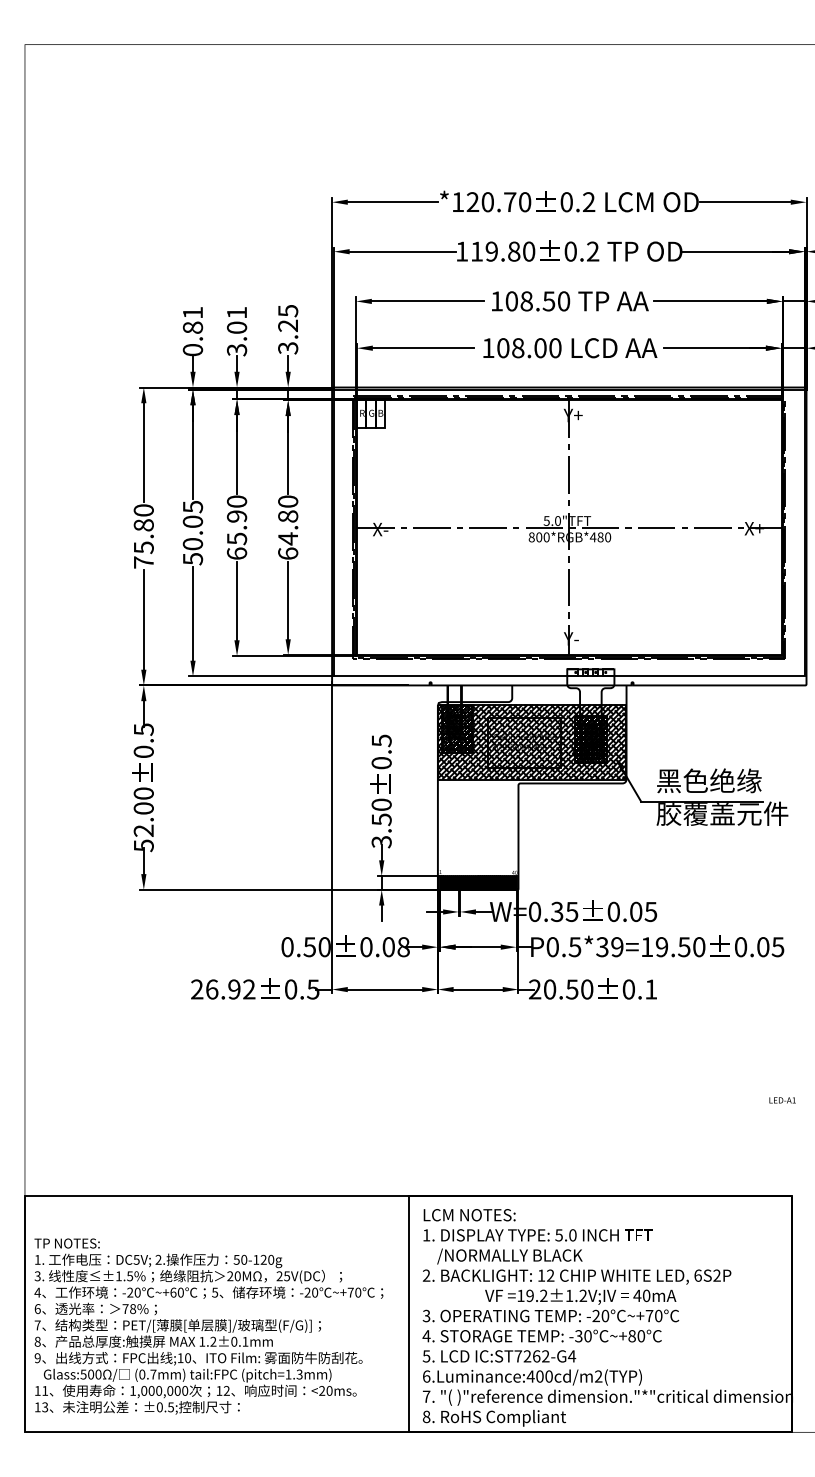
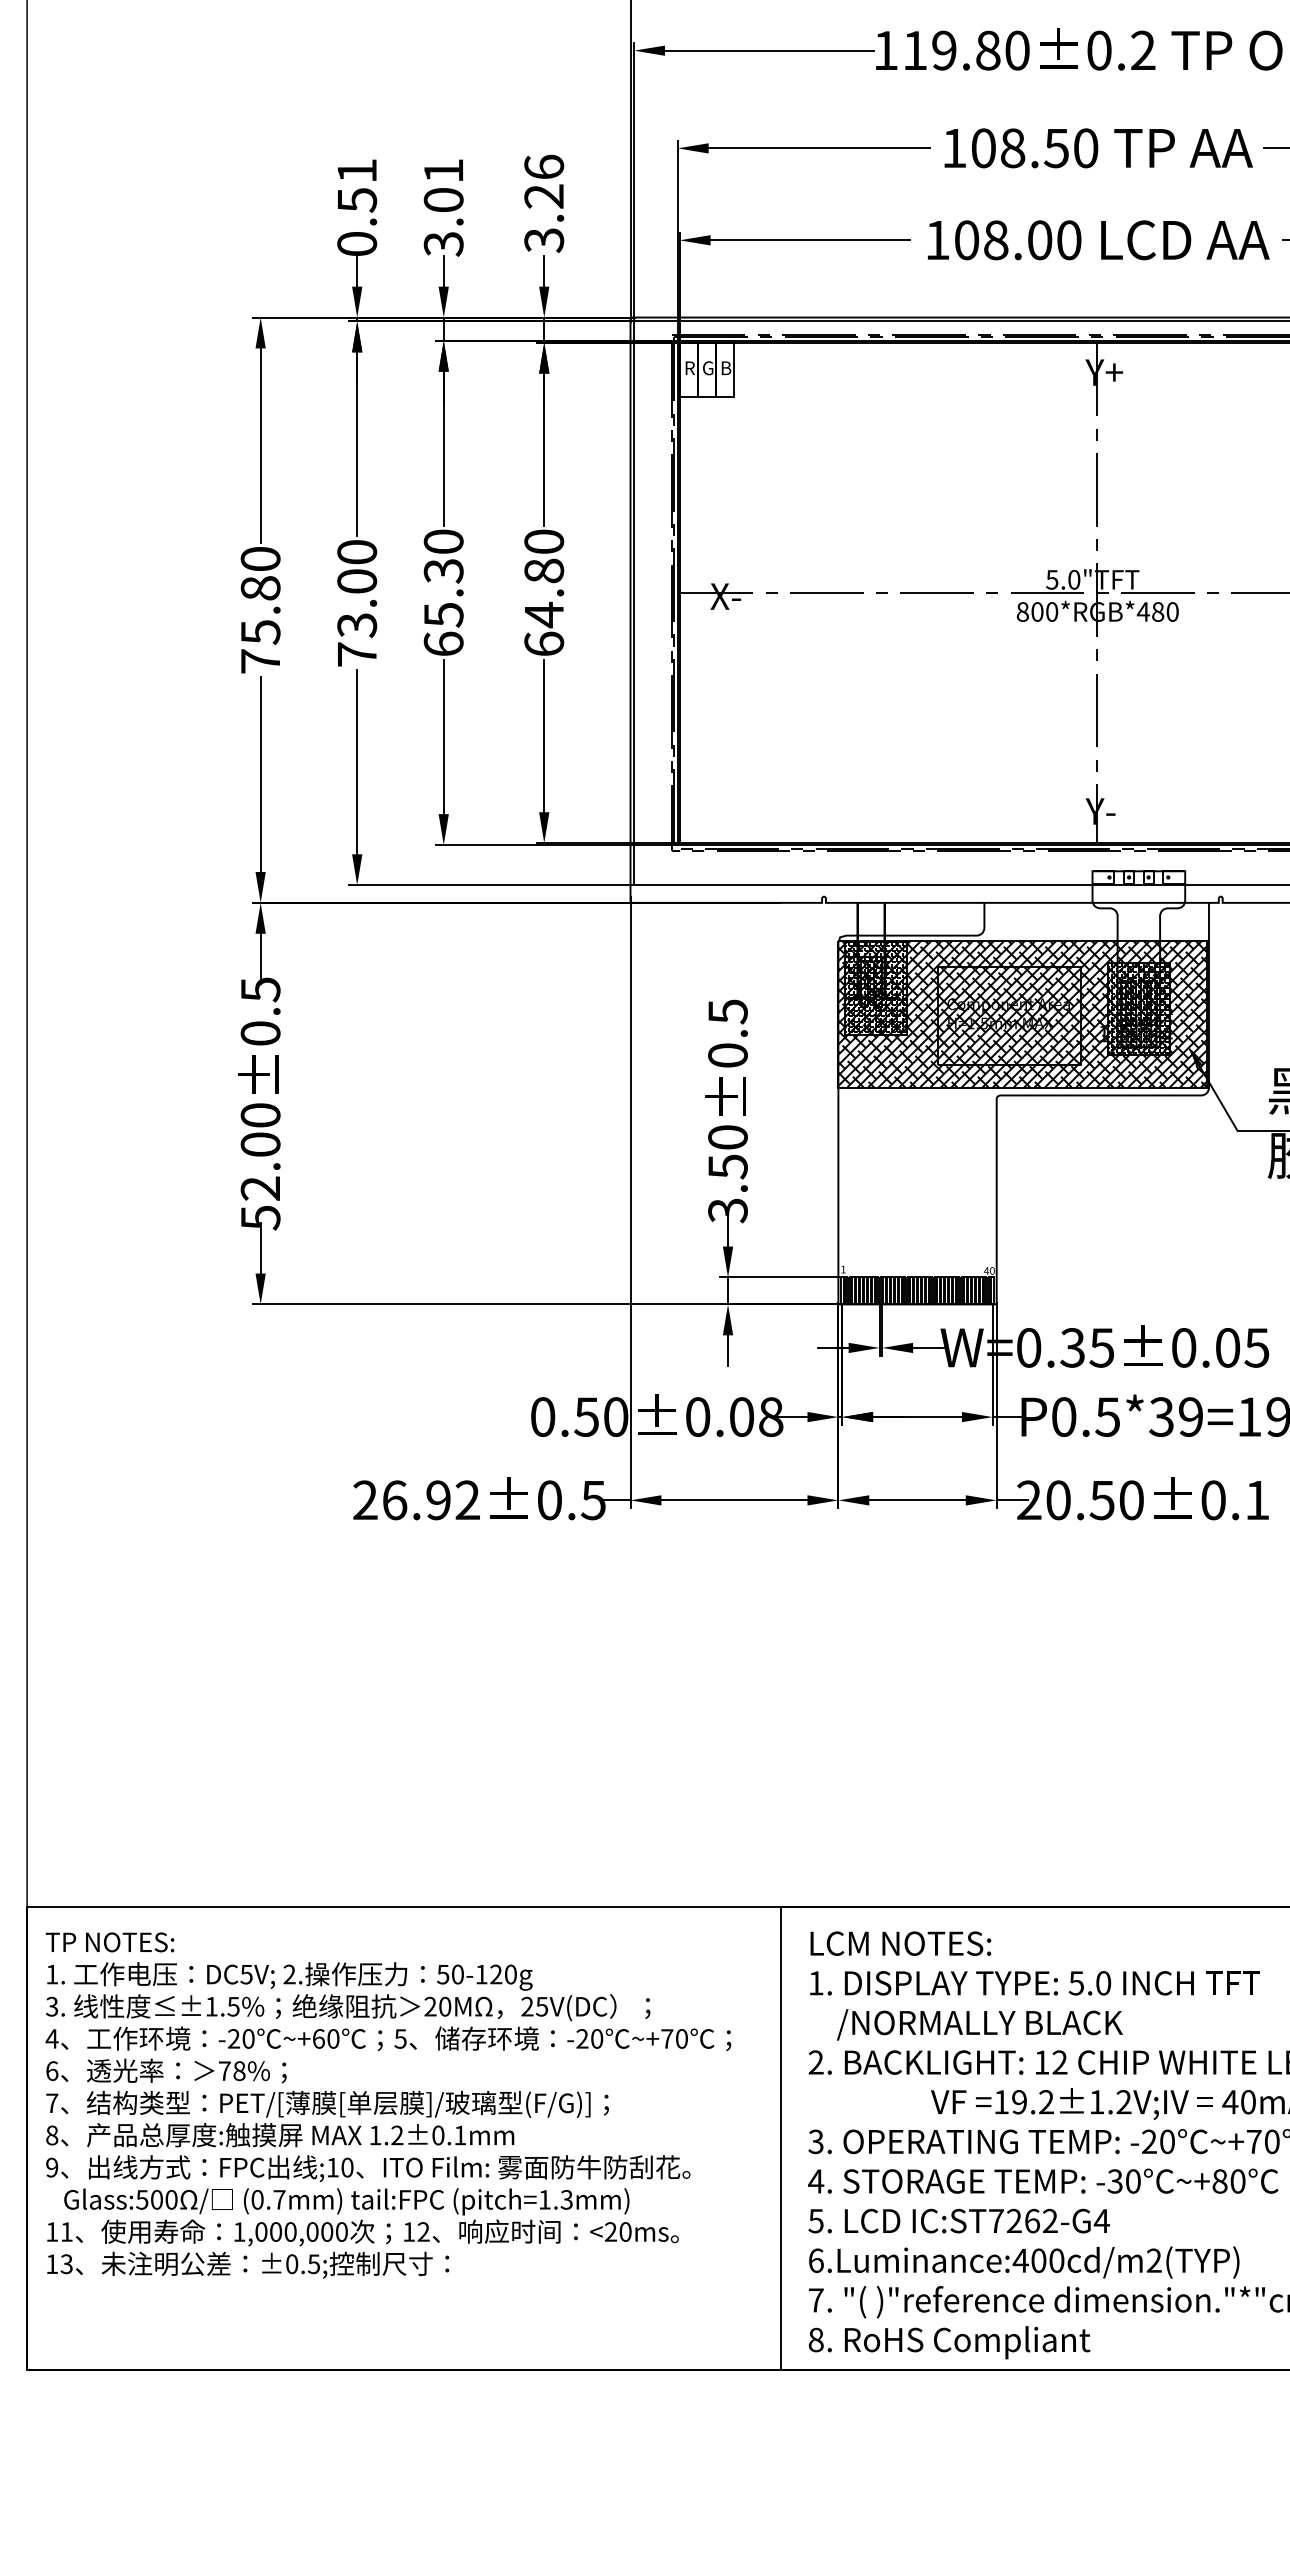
text: (288, 310) -> (544, 166), 3.25 -> 3.26
text: (192, 327) -> (356, 199), 0.81 -> 0.51
text: (237, 516) -> (444, 570), 65.90 -> 65.30
text: (192, 532) -> (356, 602), 50.05 -> 73.00
text: (208, 1326) -> (387, 2105), moved

